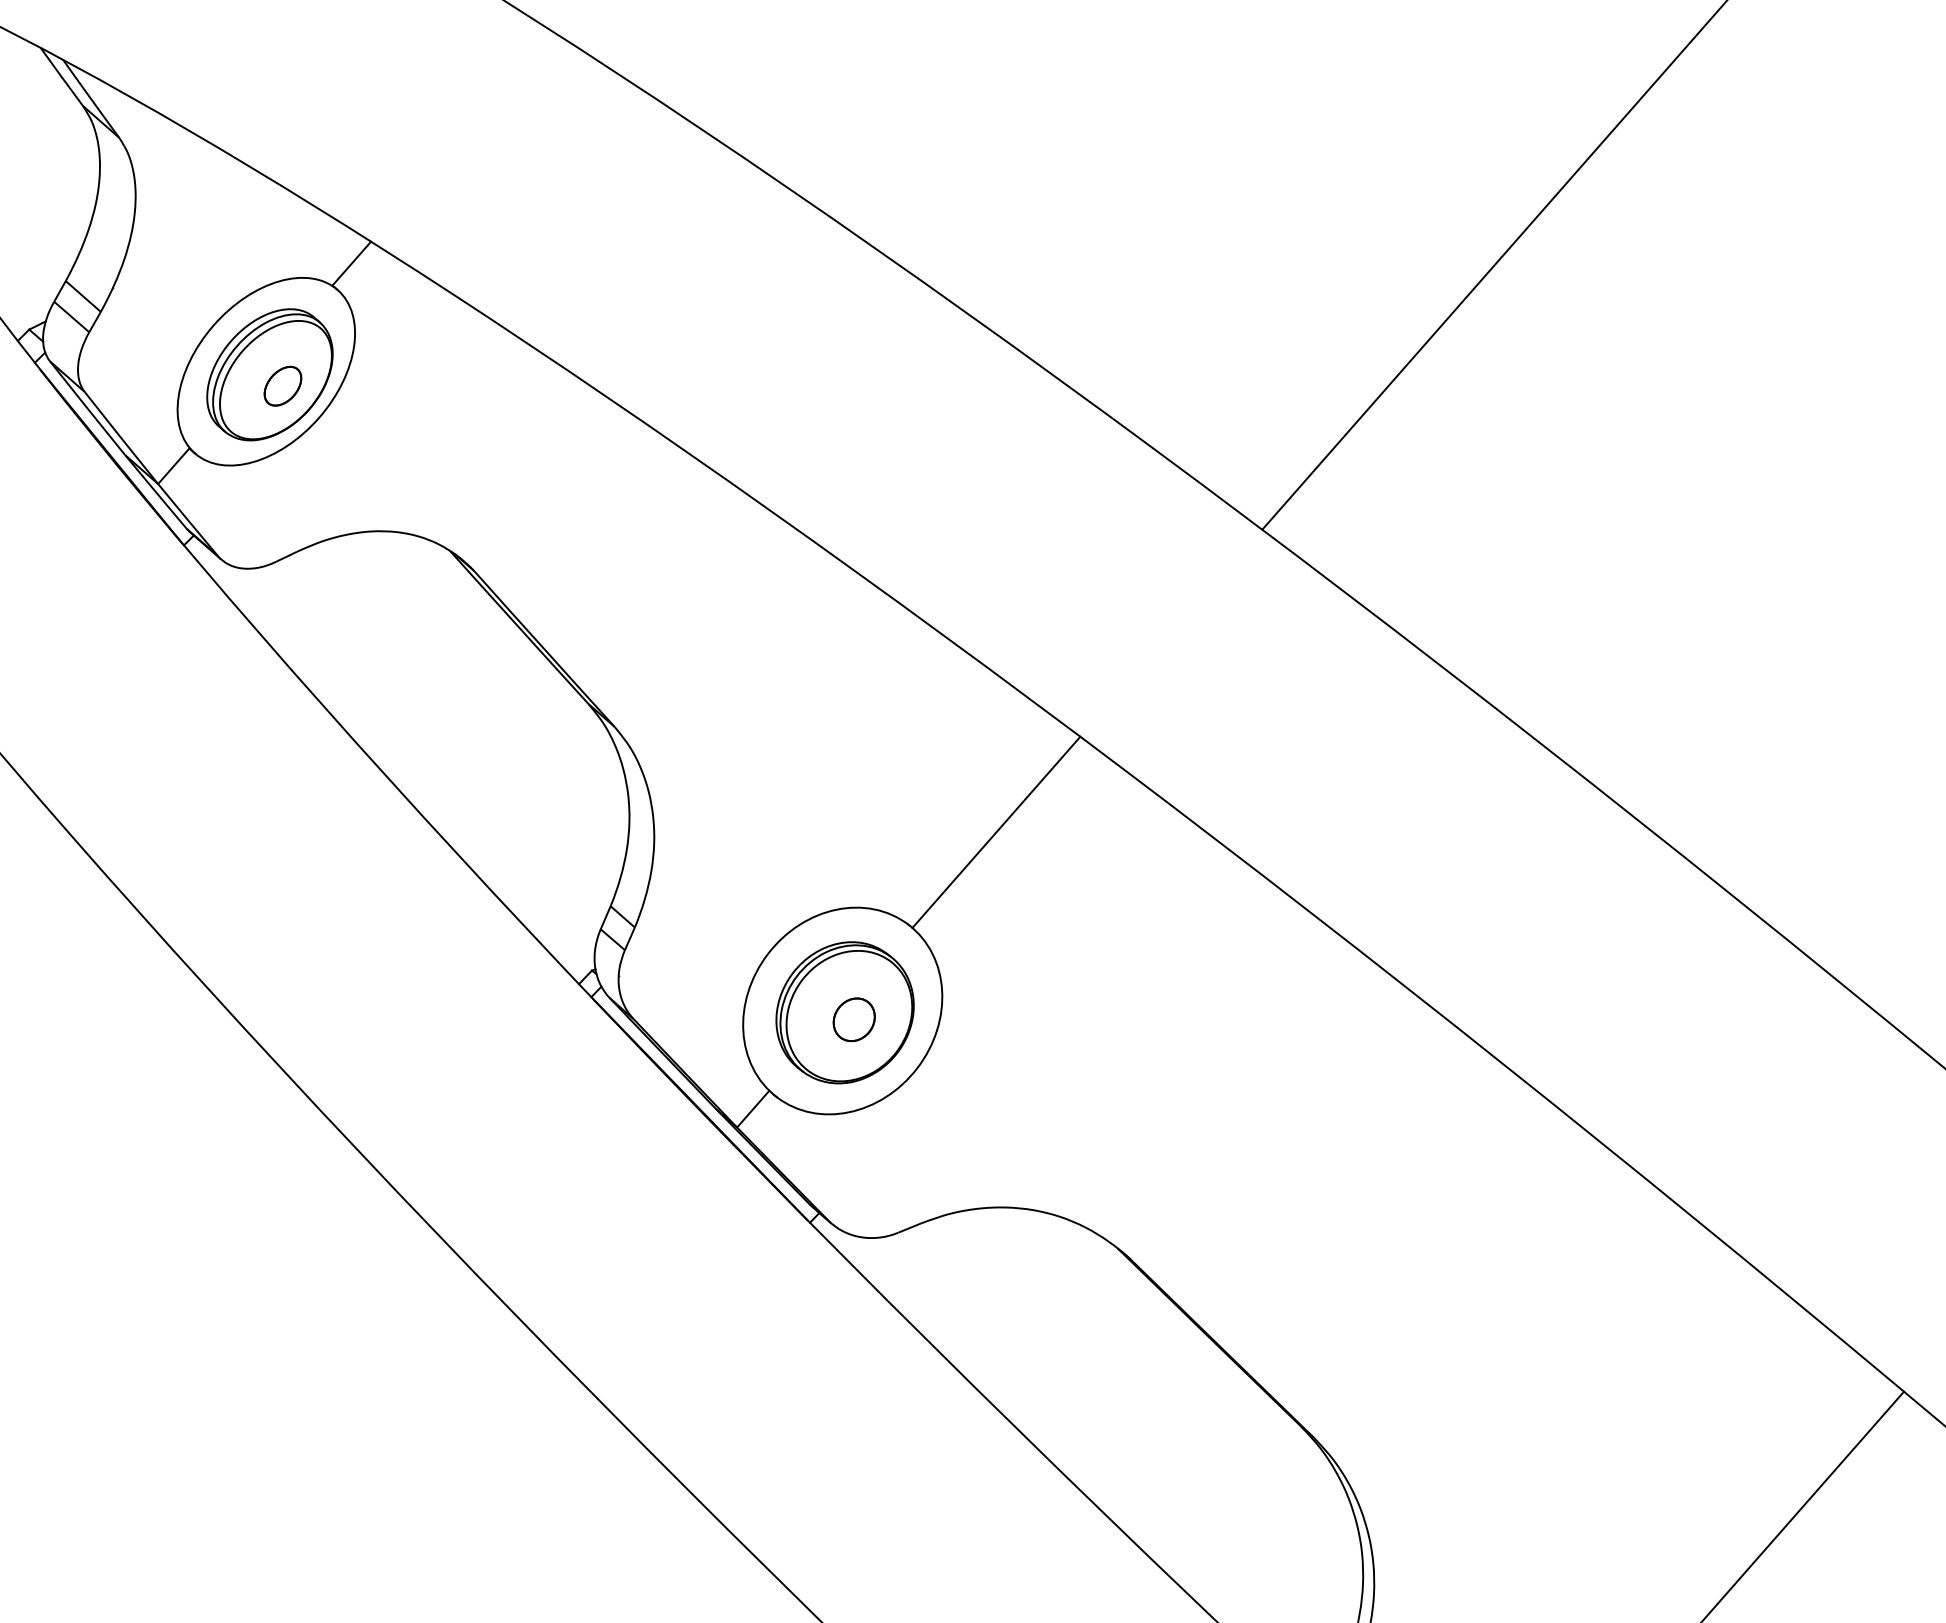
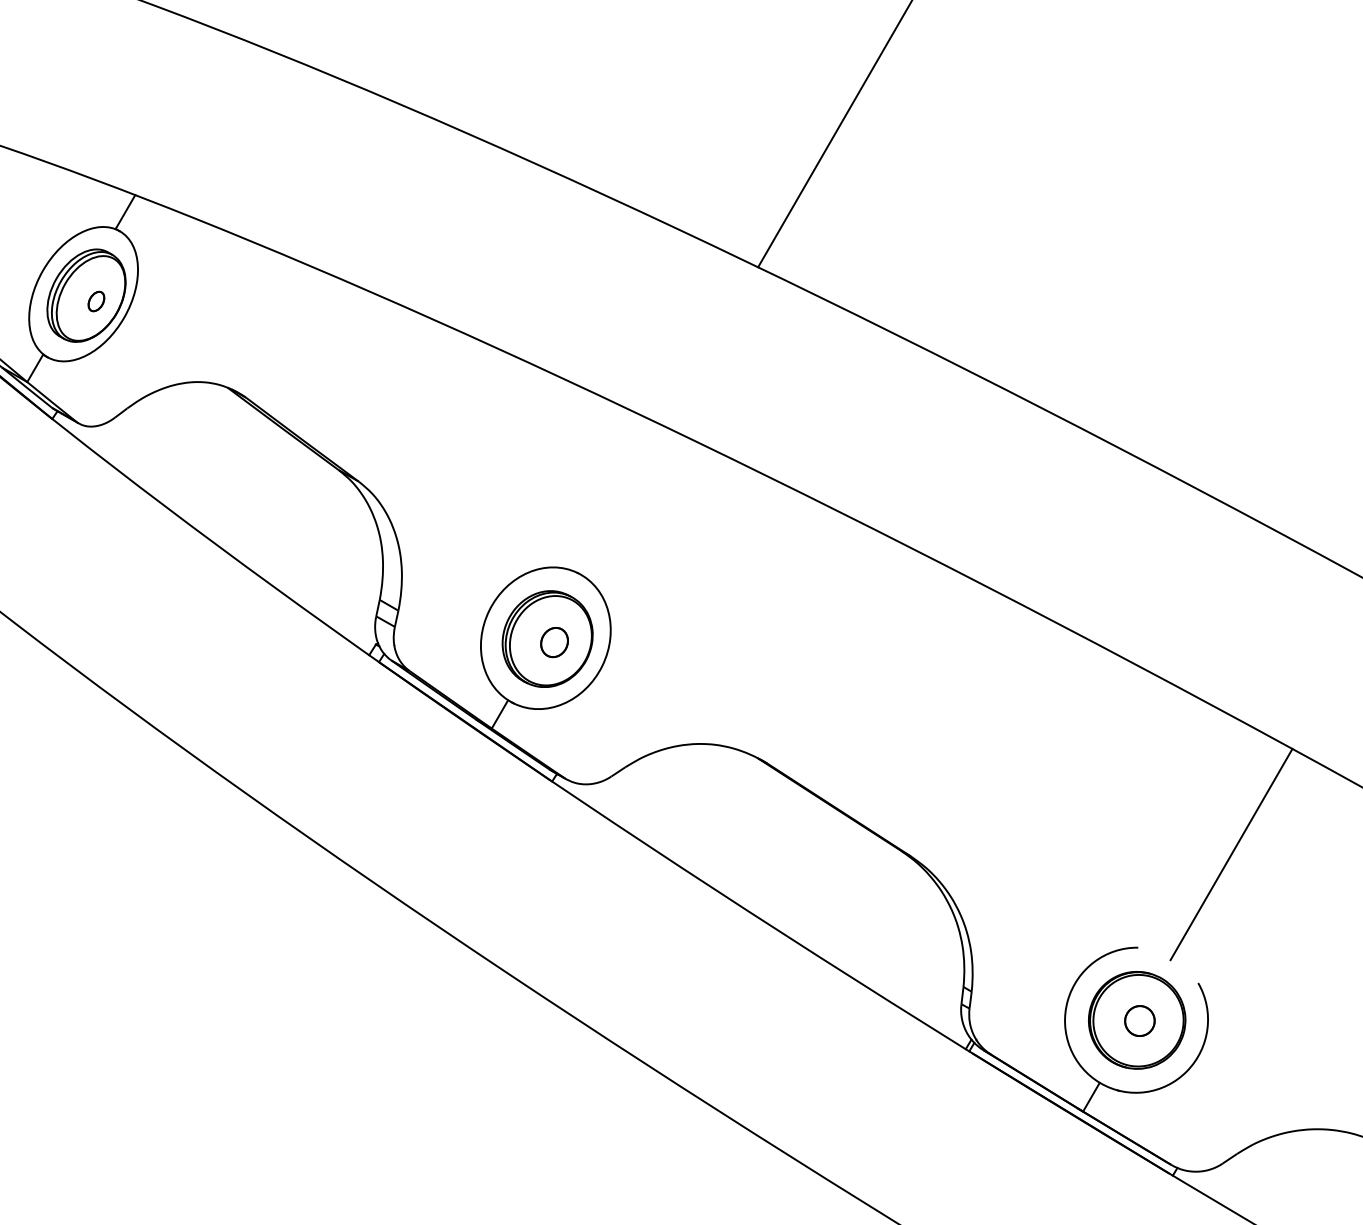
part: (283, 386) -> (96, 301), size x0.7
line: (995, 831) -> (622, 500), removed

